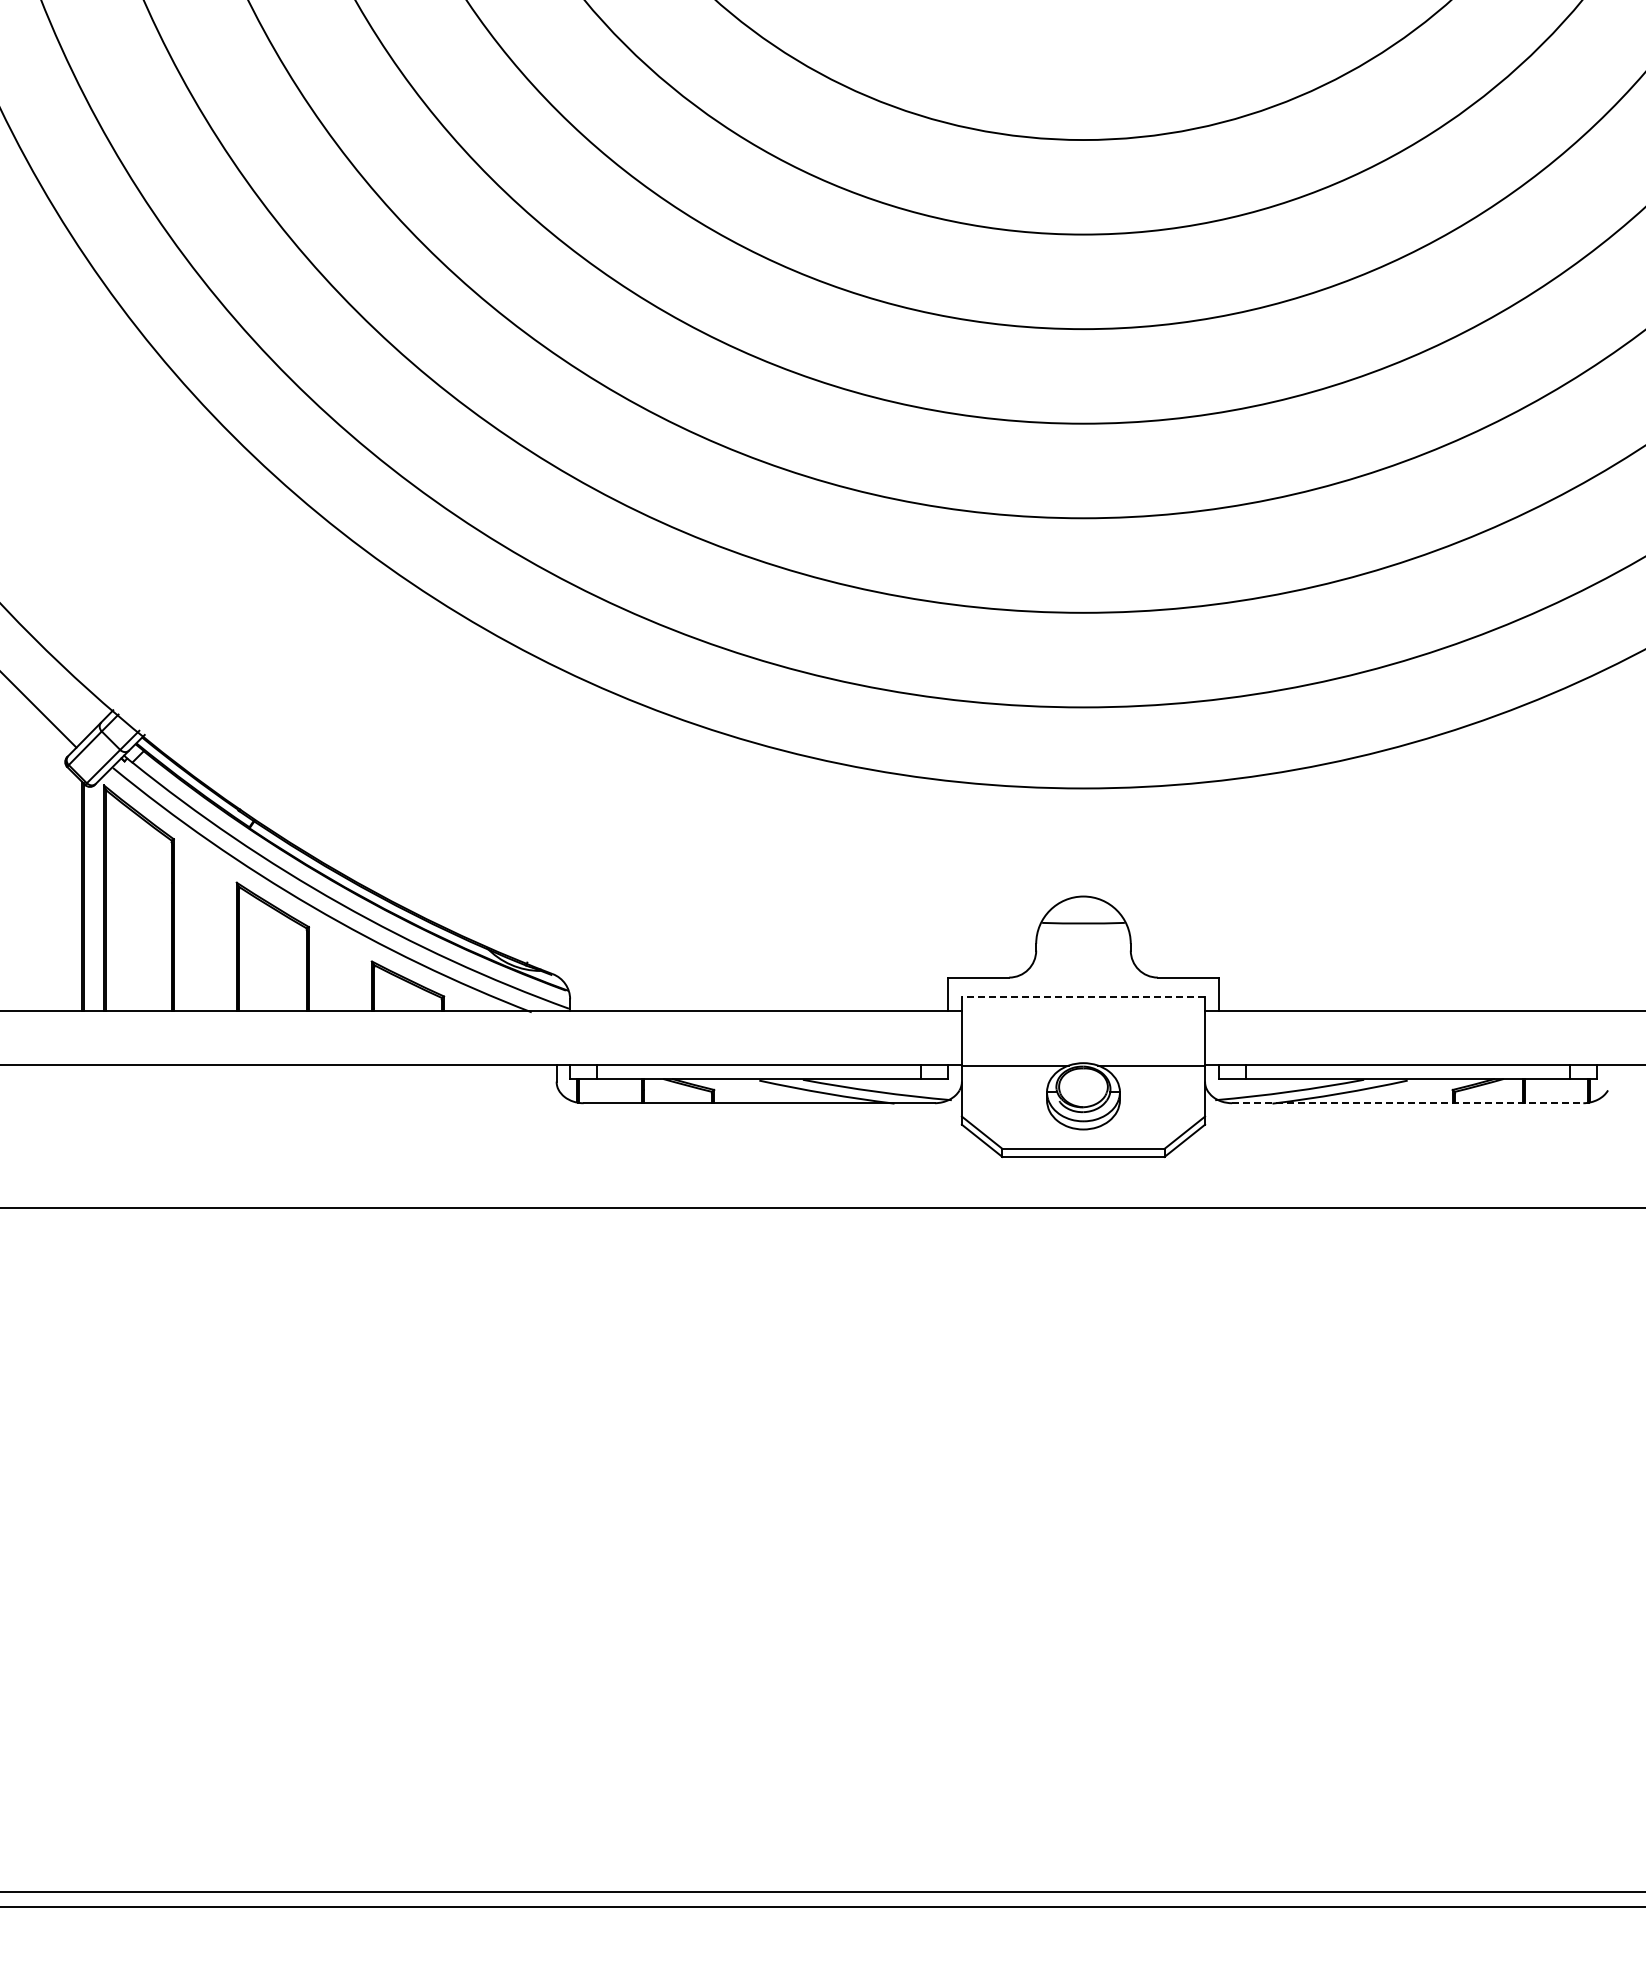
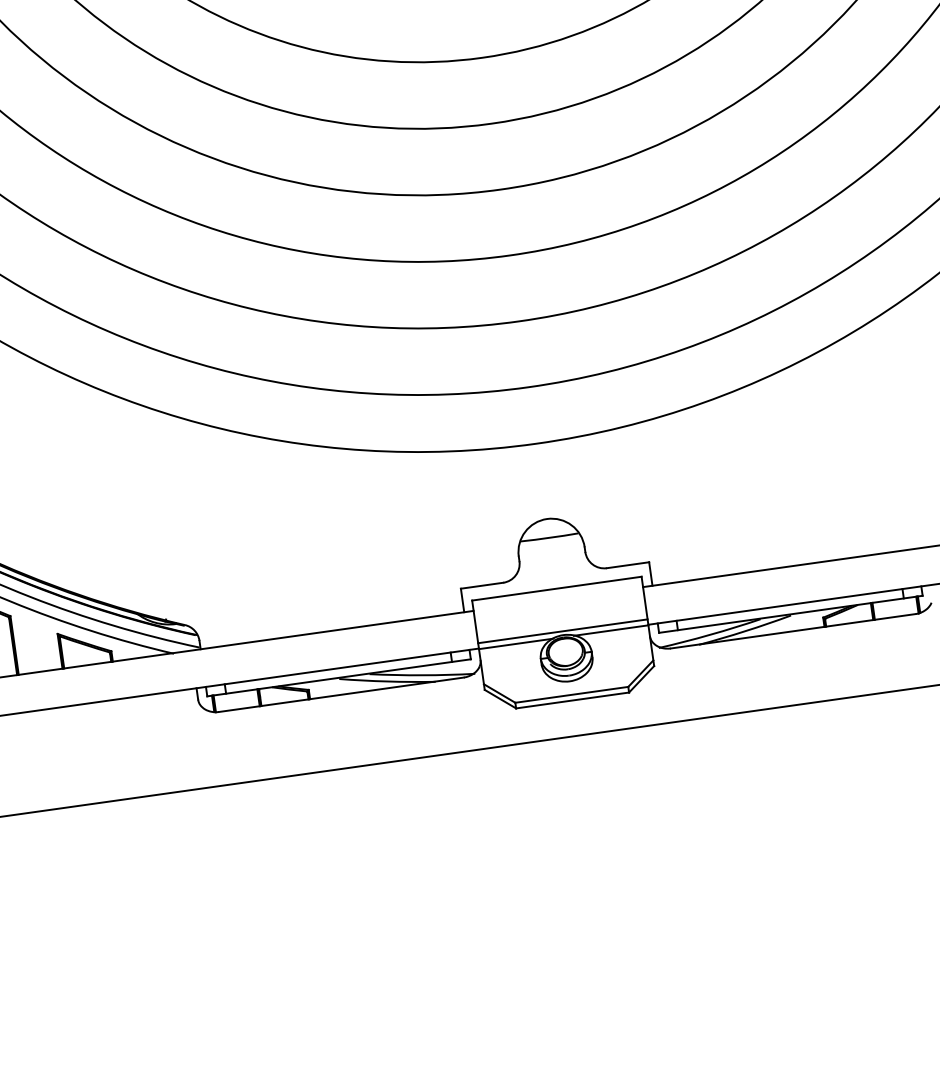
line: (1083, 996) -> (556, 588), dashed -> solid
line: (1083, 1057) -> (562, 631), added
line: (1407, 1103) -> (793, 631), dashed -> solid

